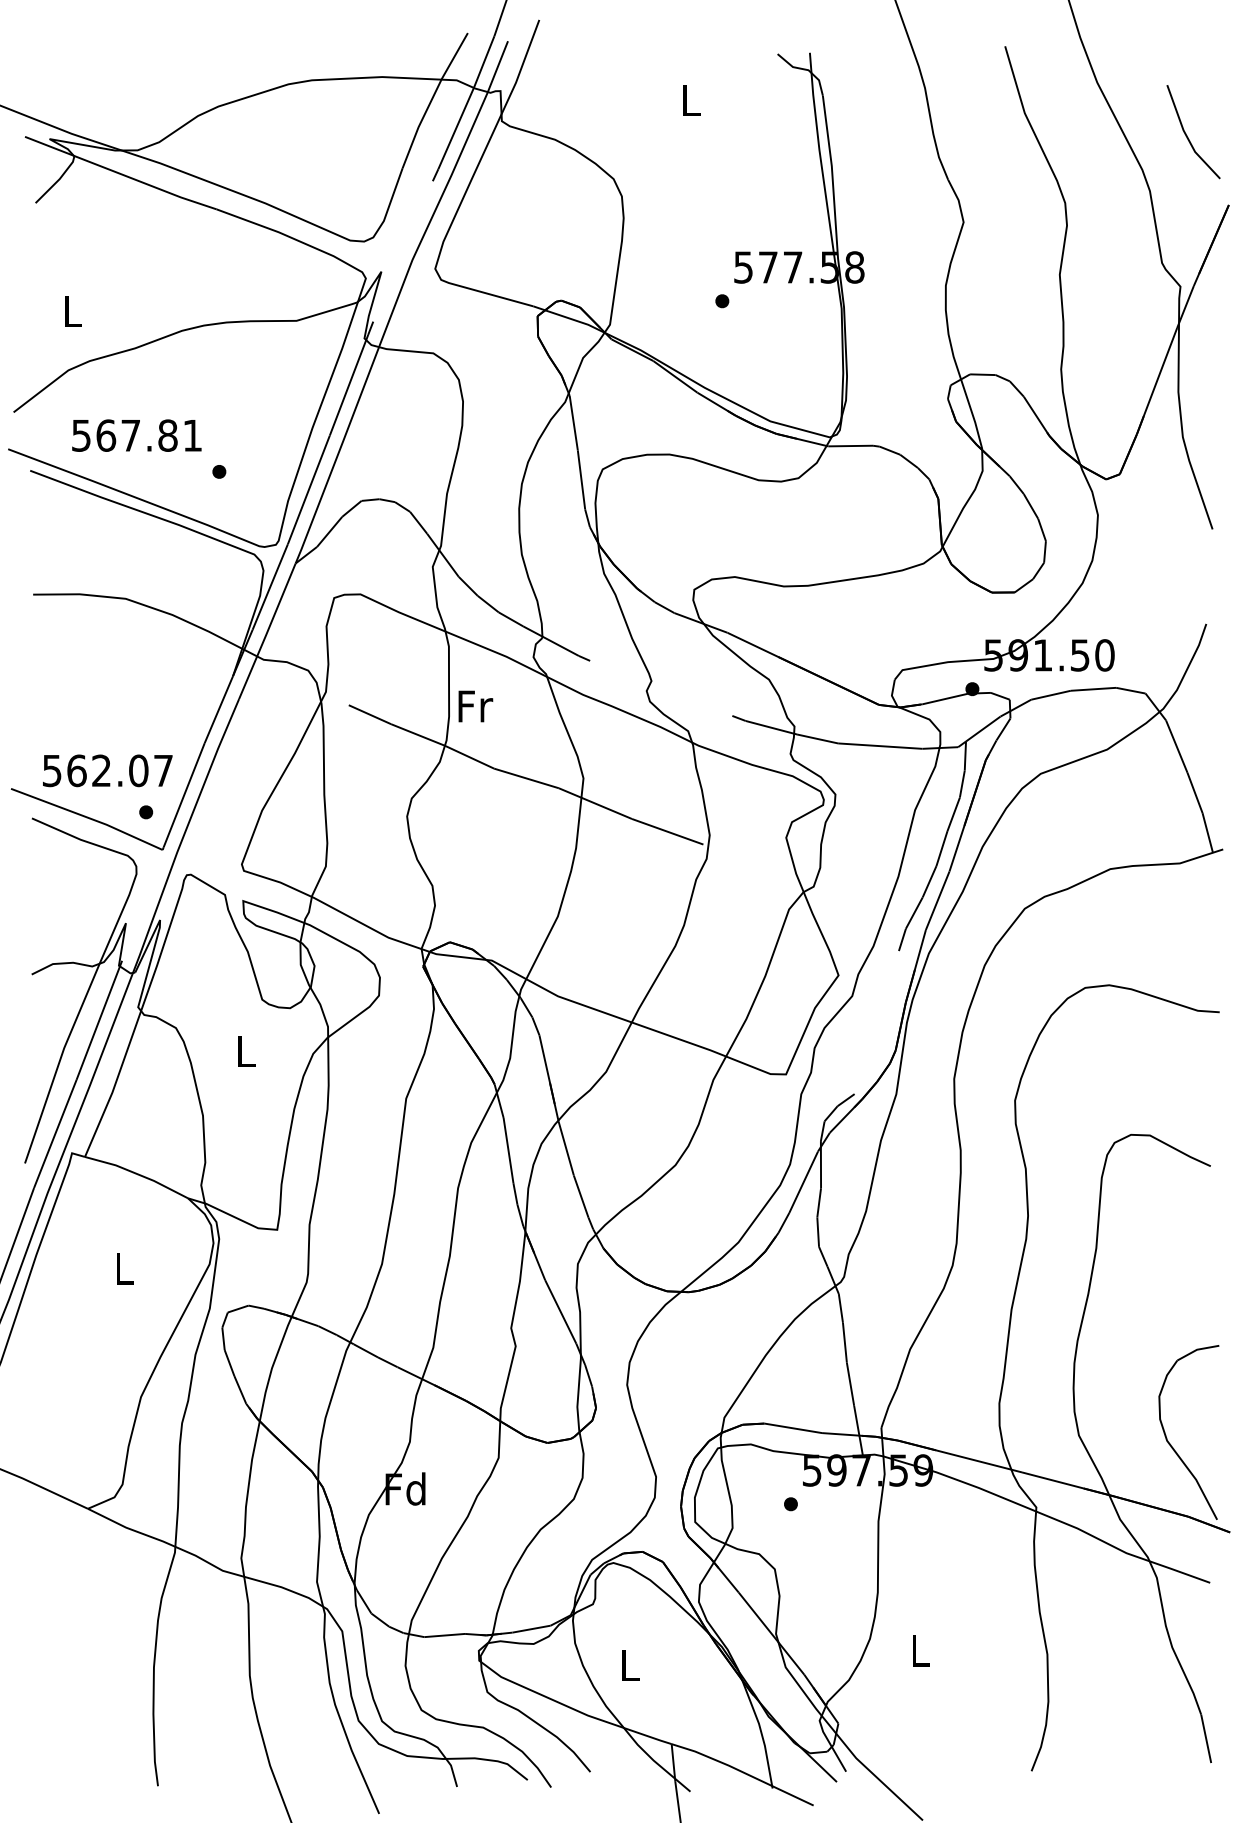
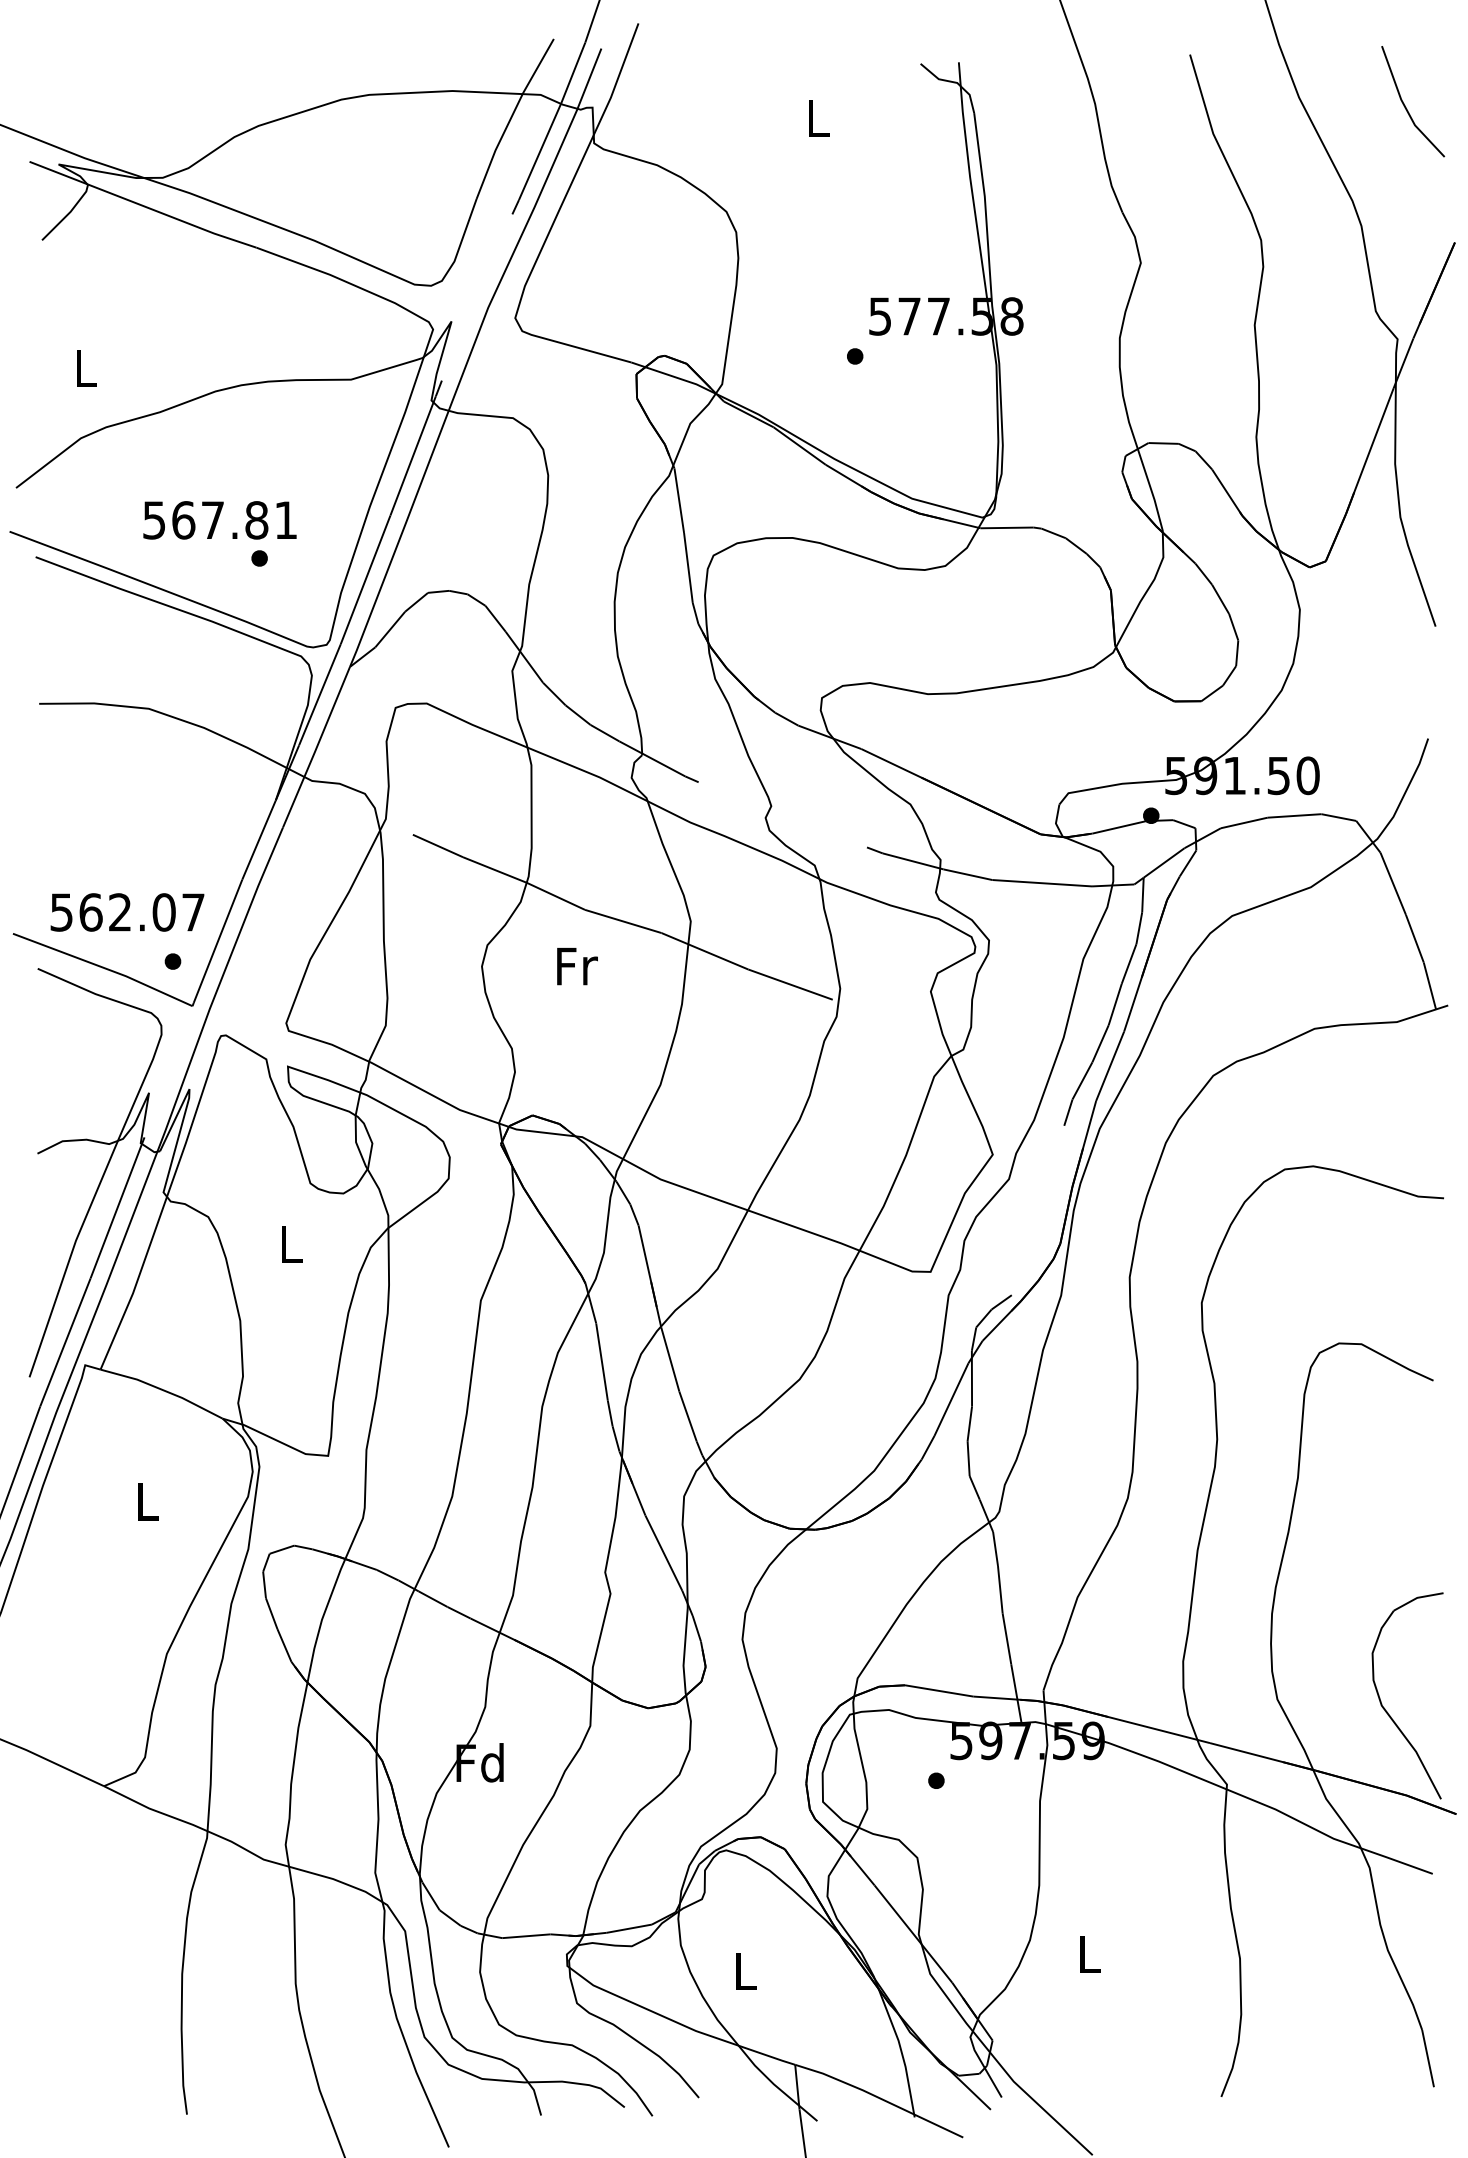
line: (1187, 135) -> (1405, 105), moved
text: (136, 435) -> (219, 520), moved
text: (475, 706) -> (577, 966), moved

